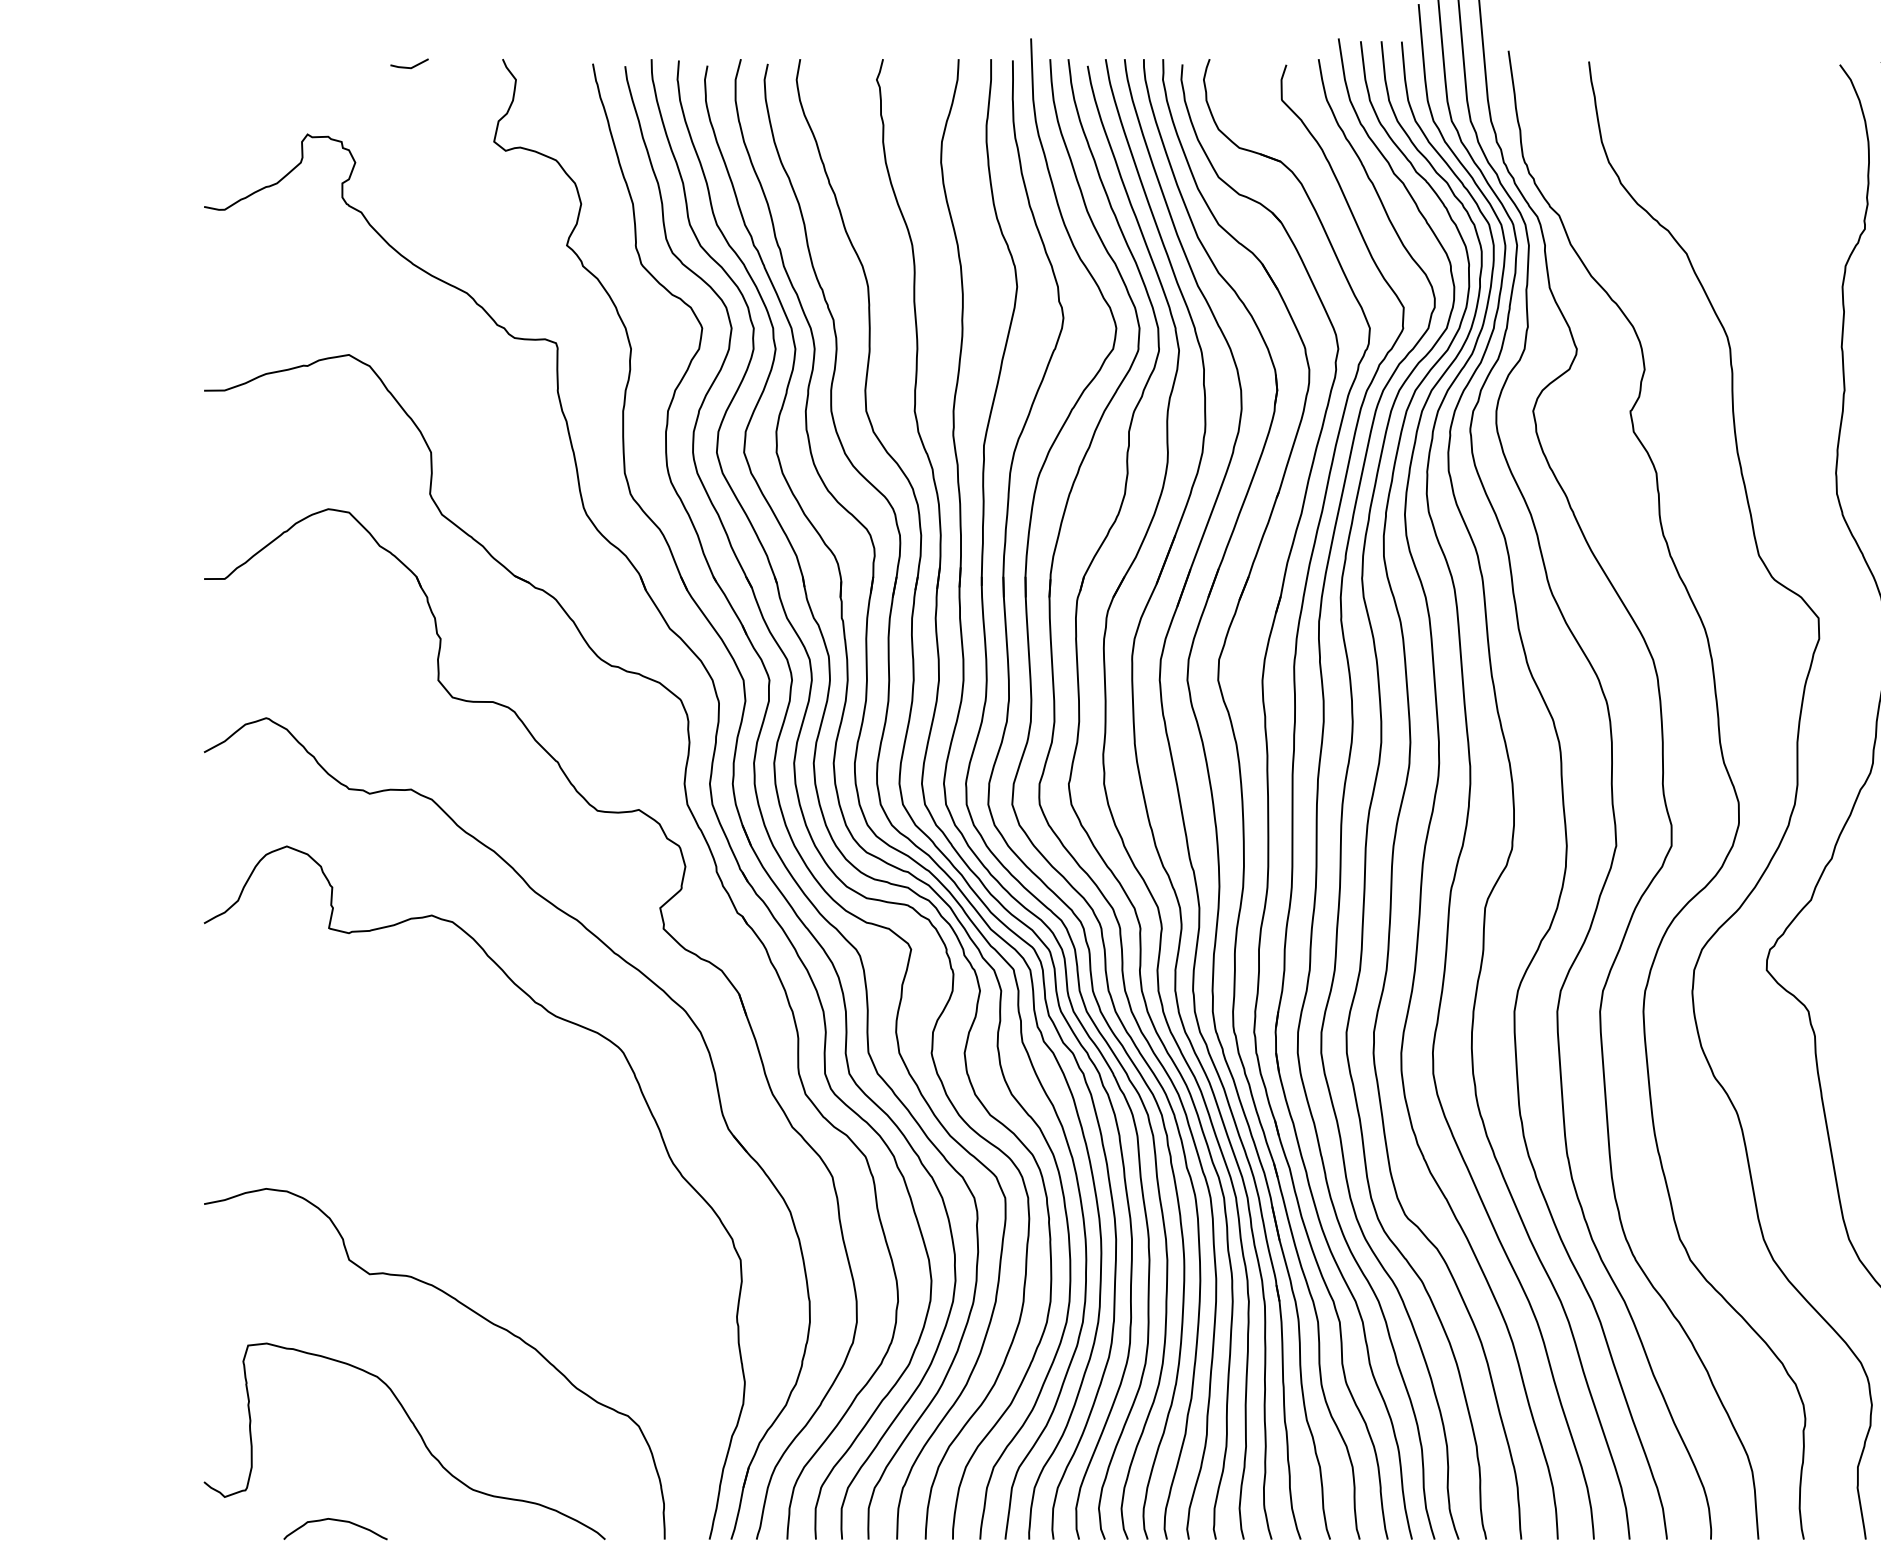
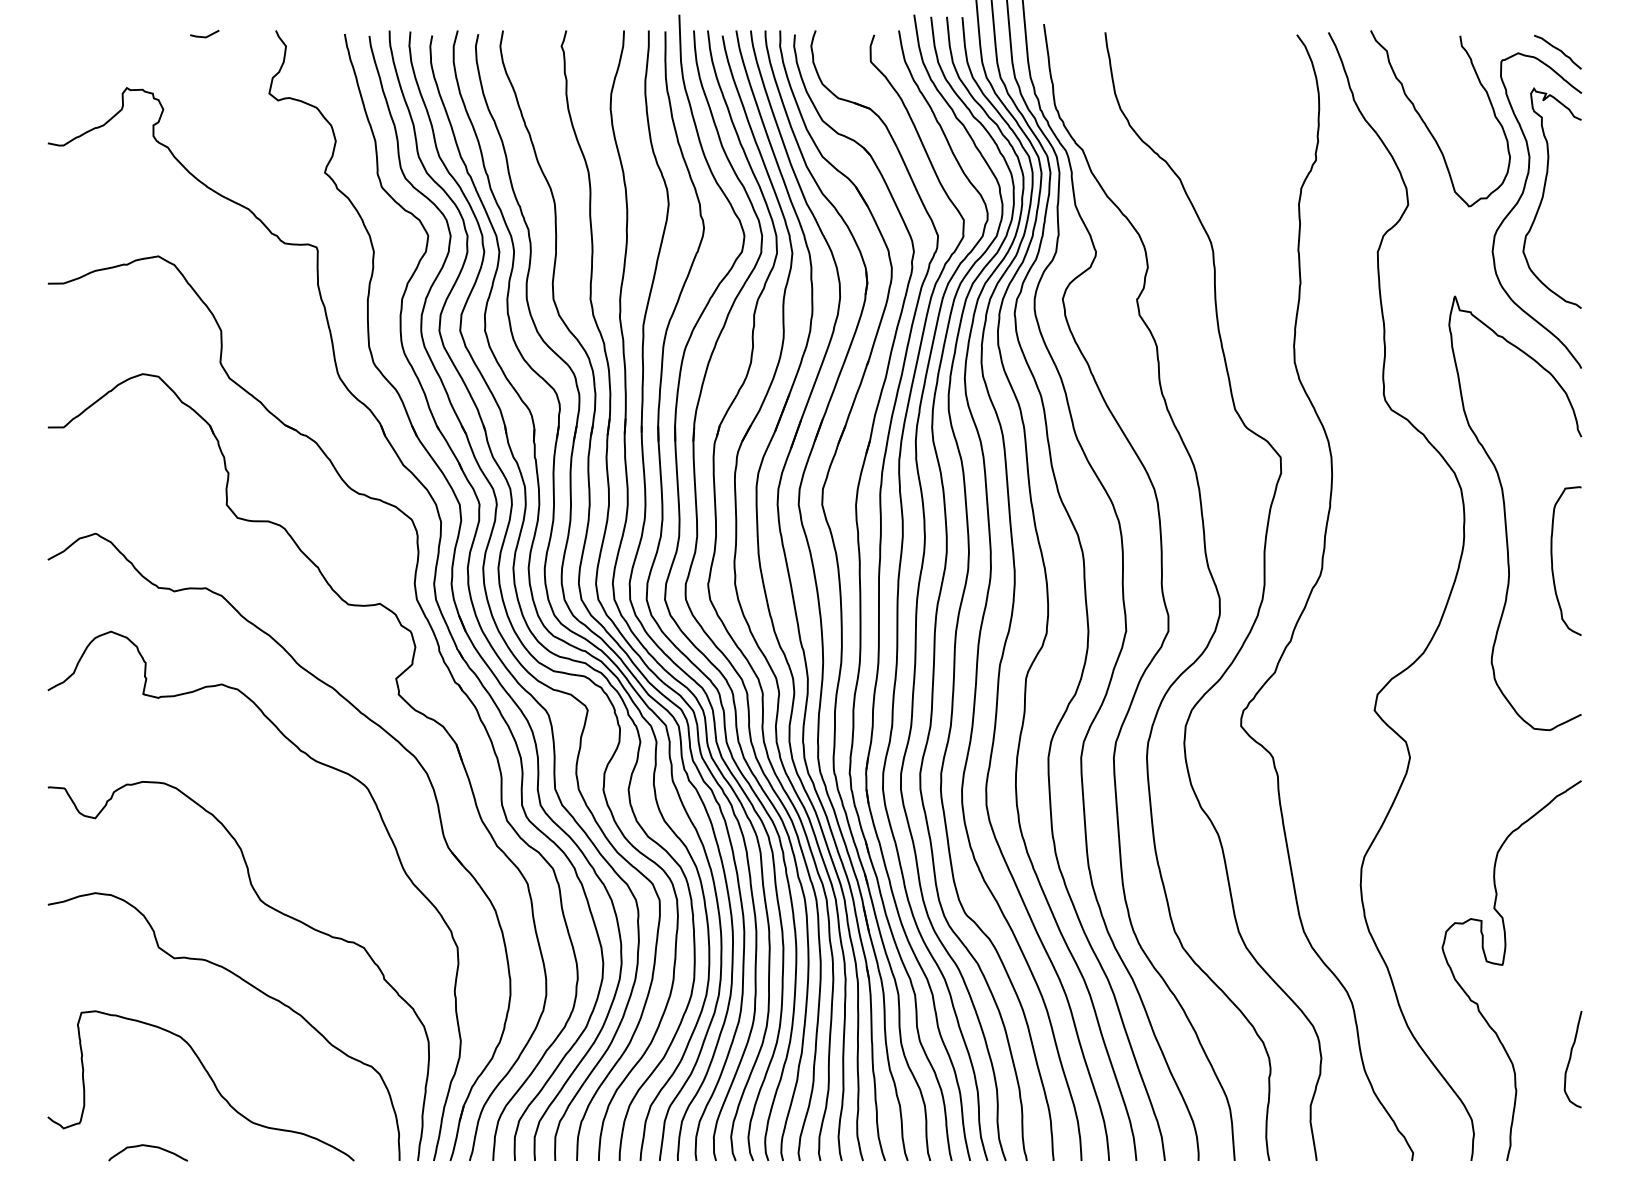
curve: (495, 1208) -> (270, 908), added

